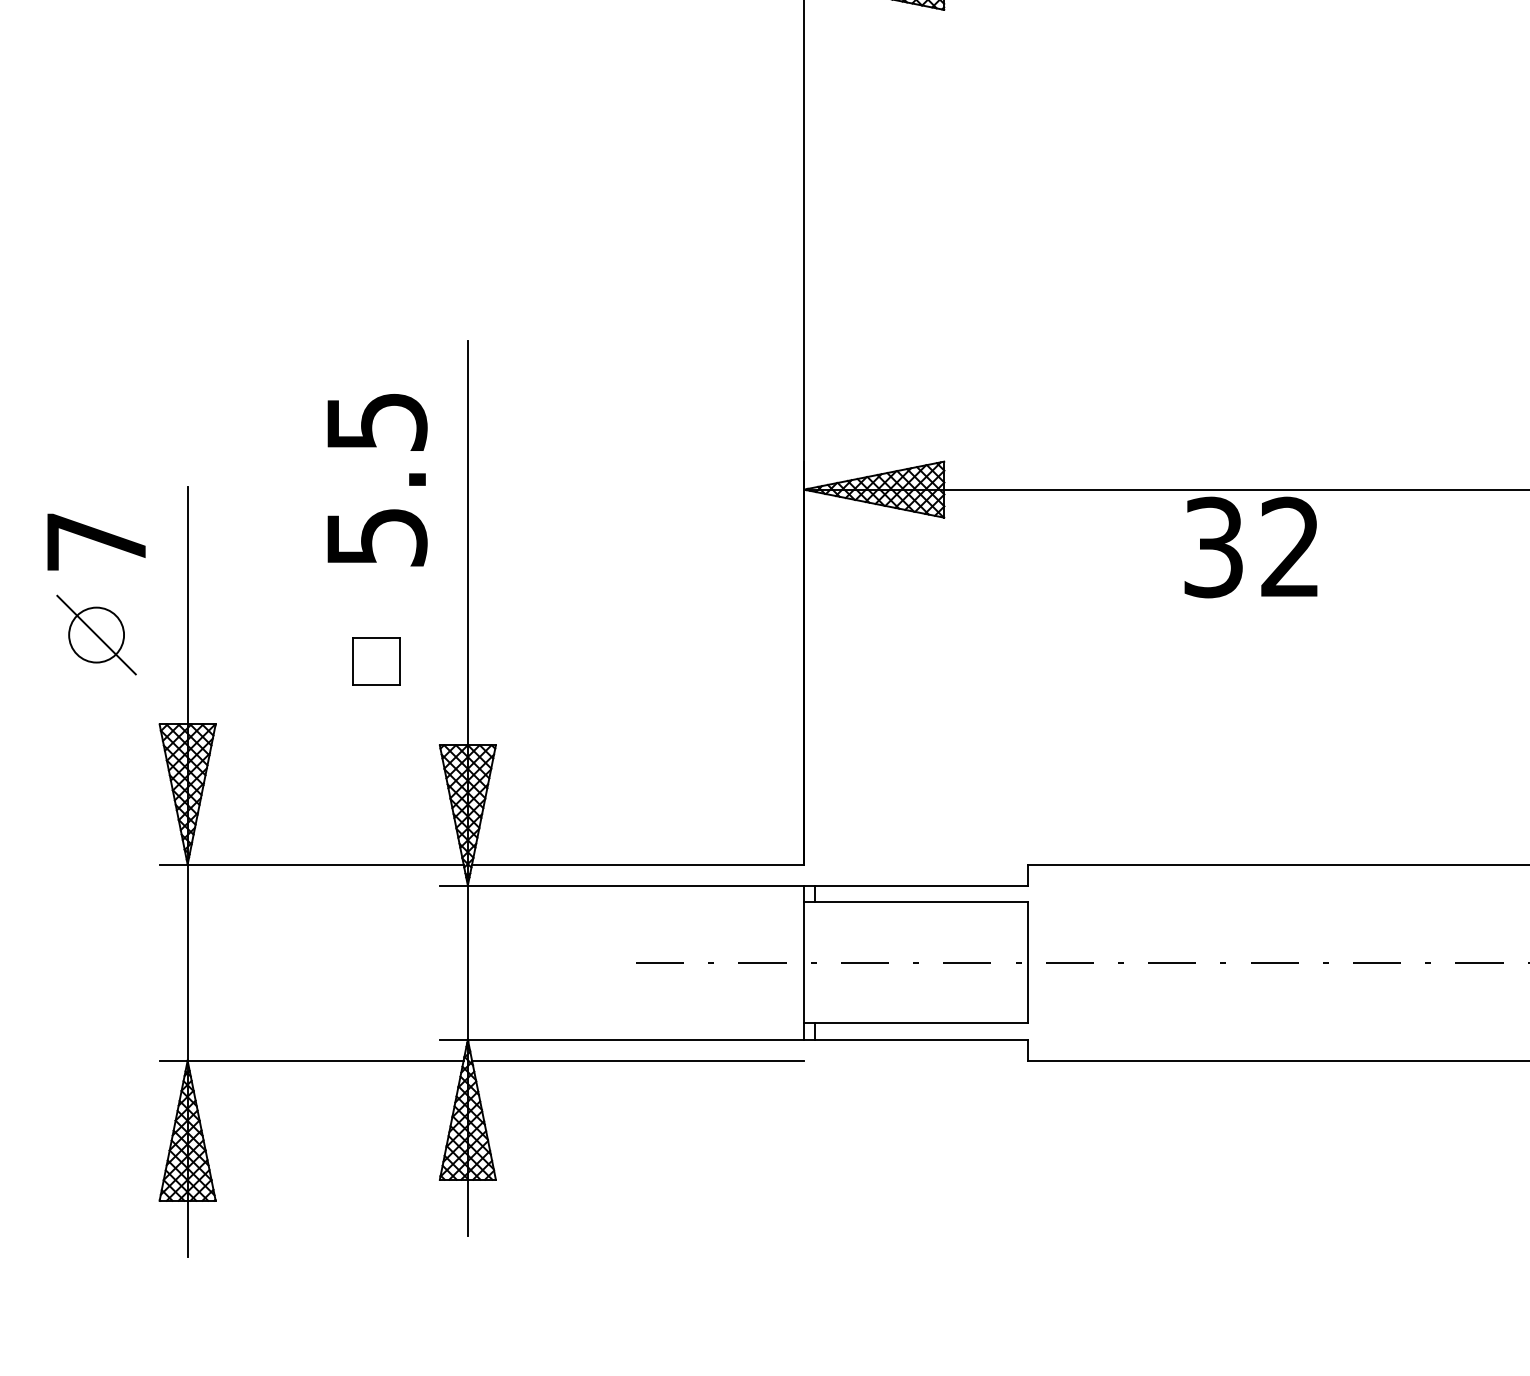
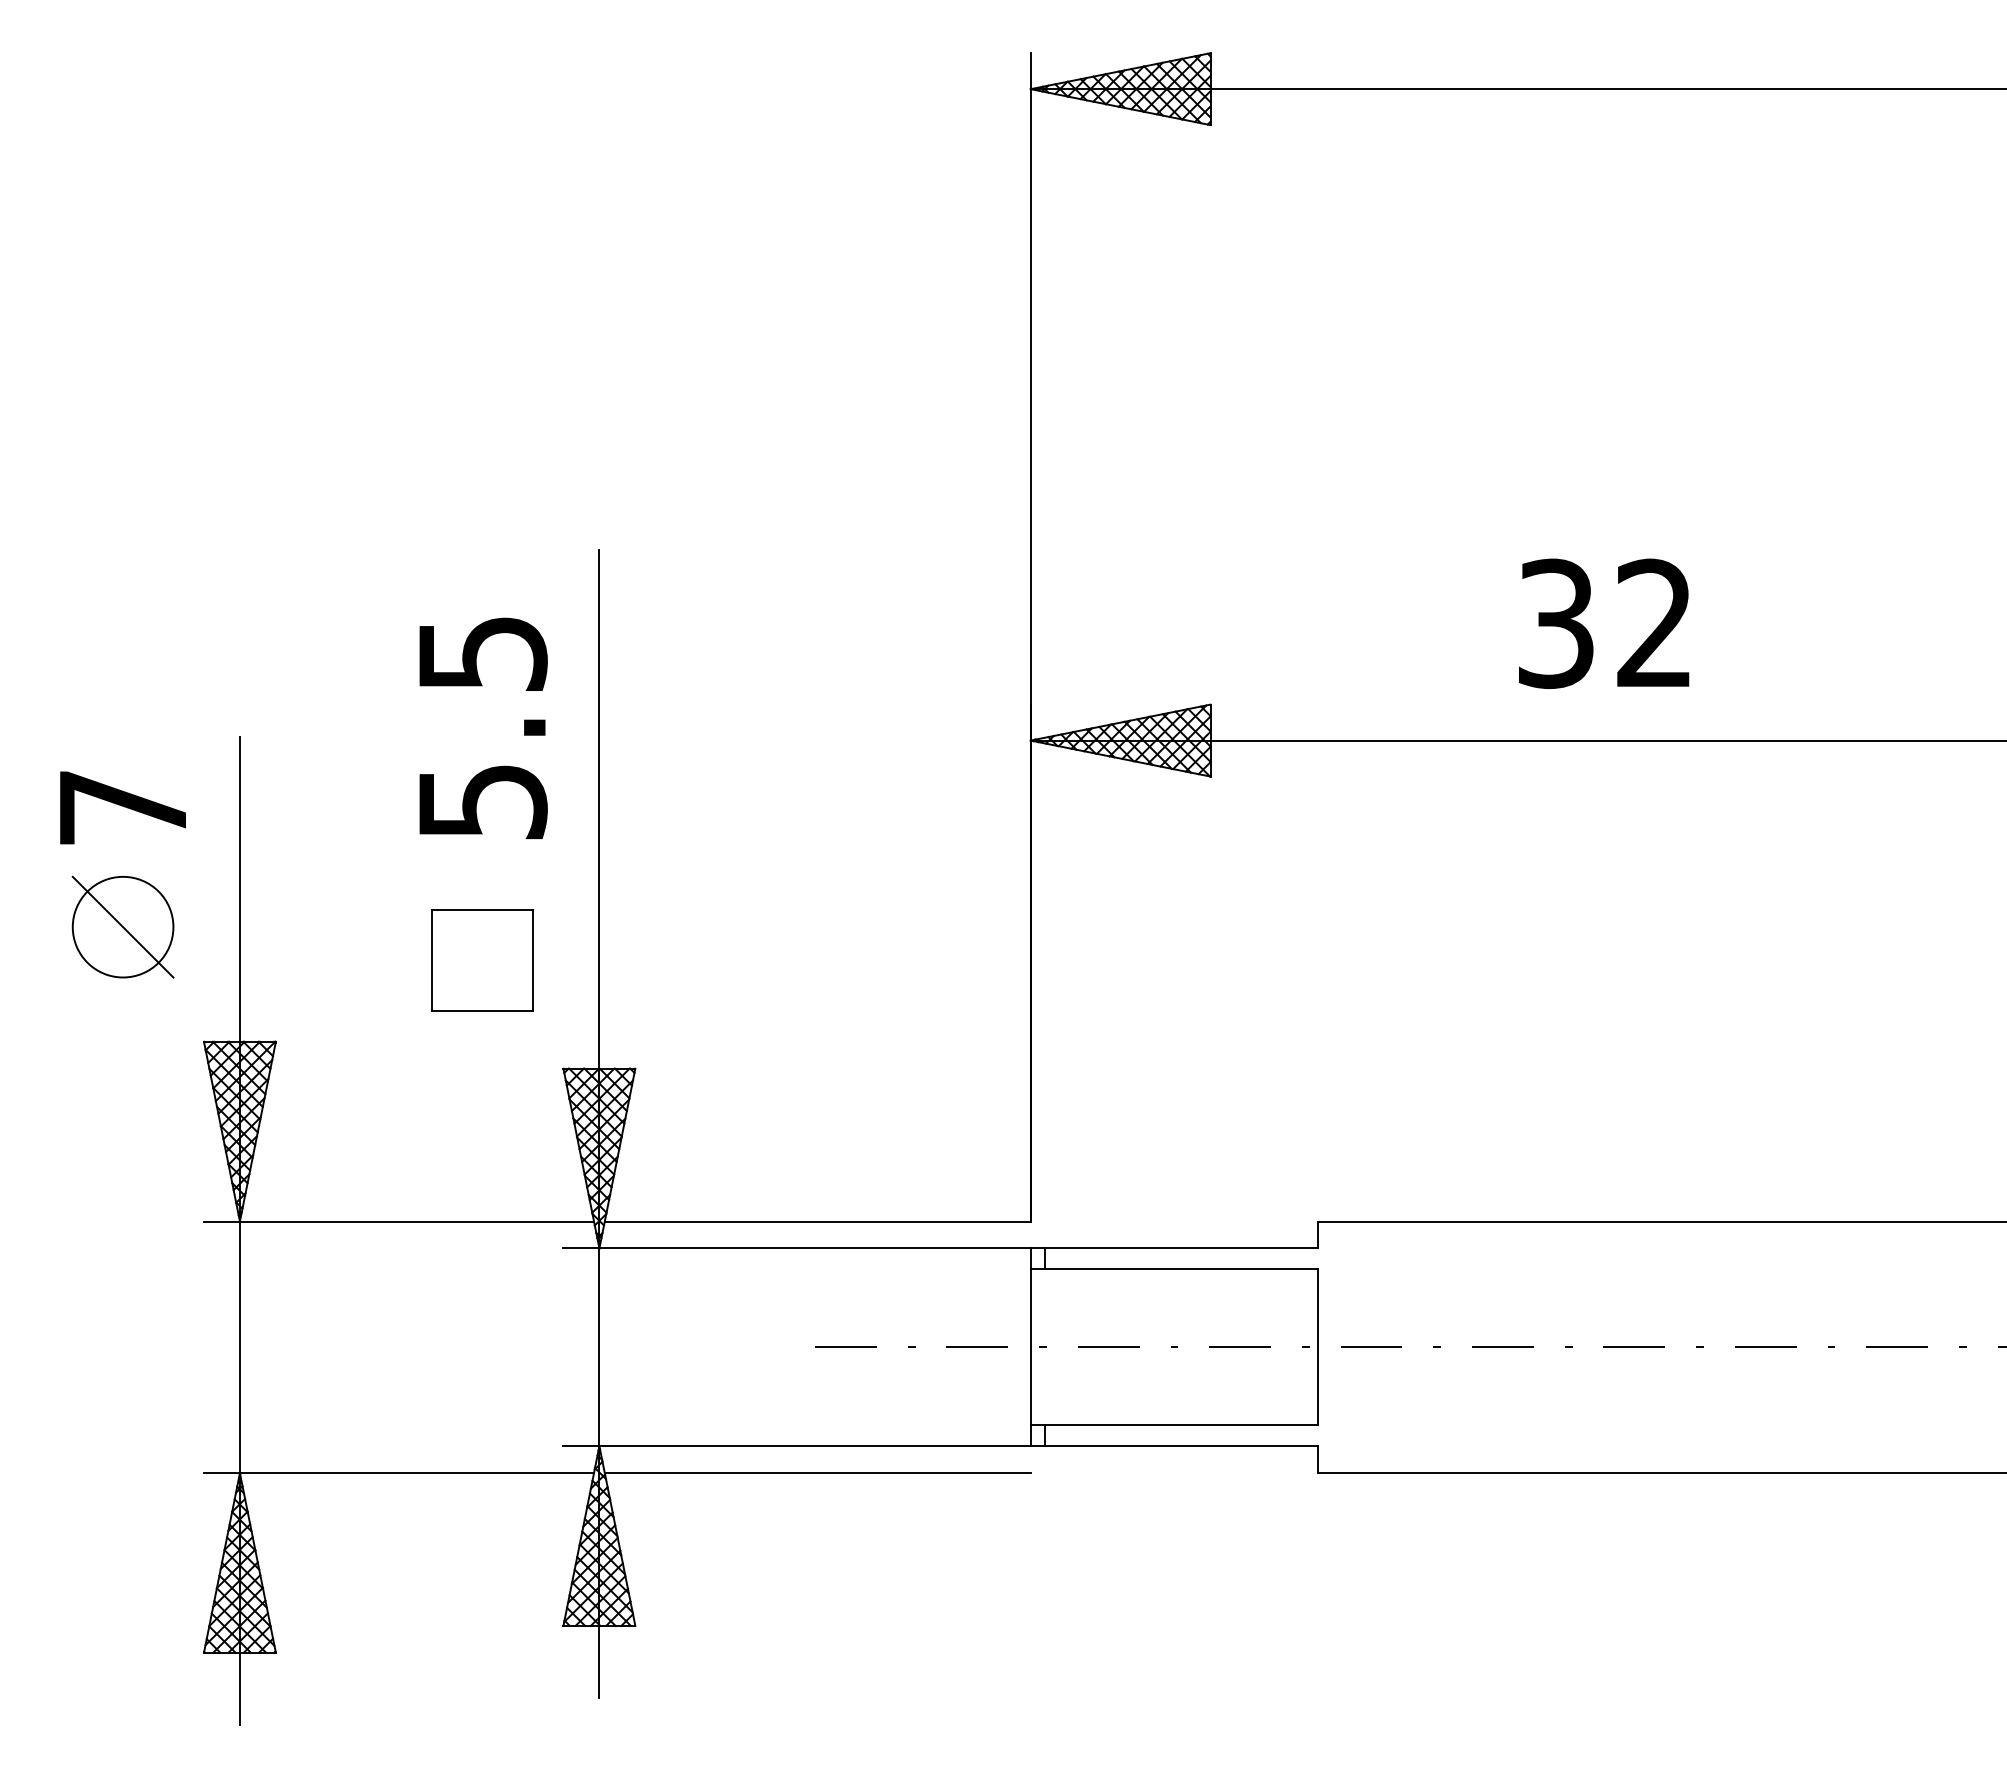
text: (1251, 547) -> (1604, 623), moved
circle: (96, 634) -> (122, 926), size x1.43
part: (376, 661) -> (482, 960), size x1.67

